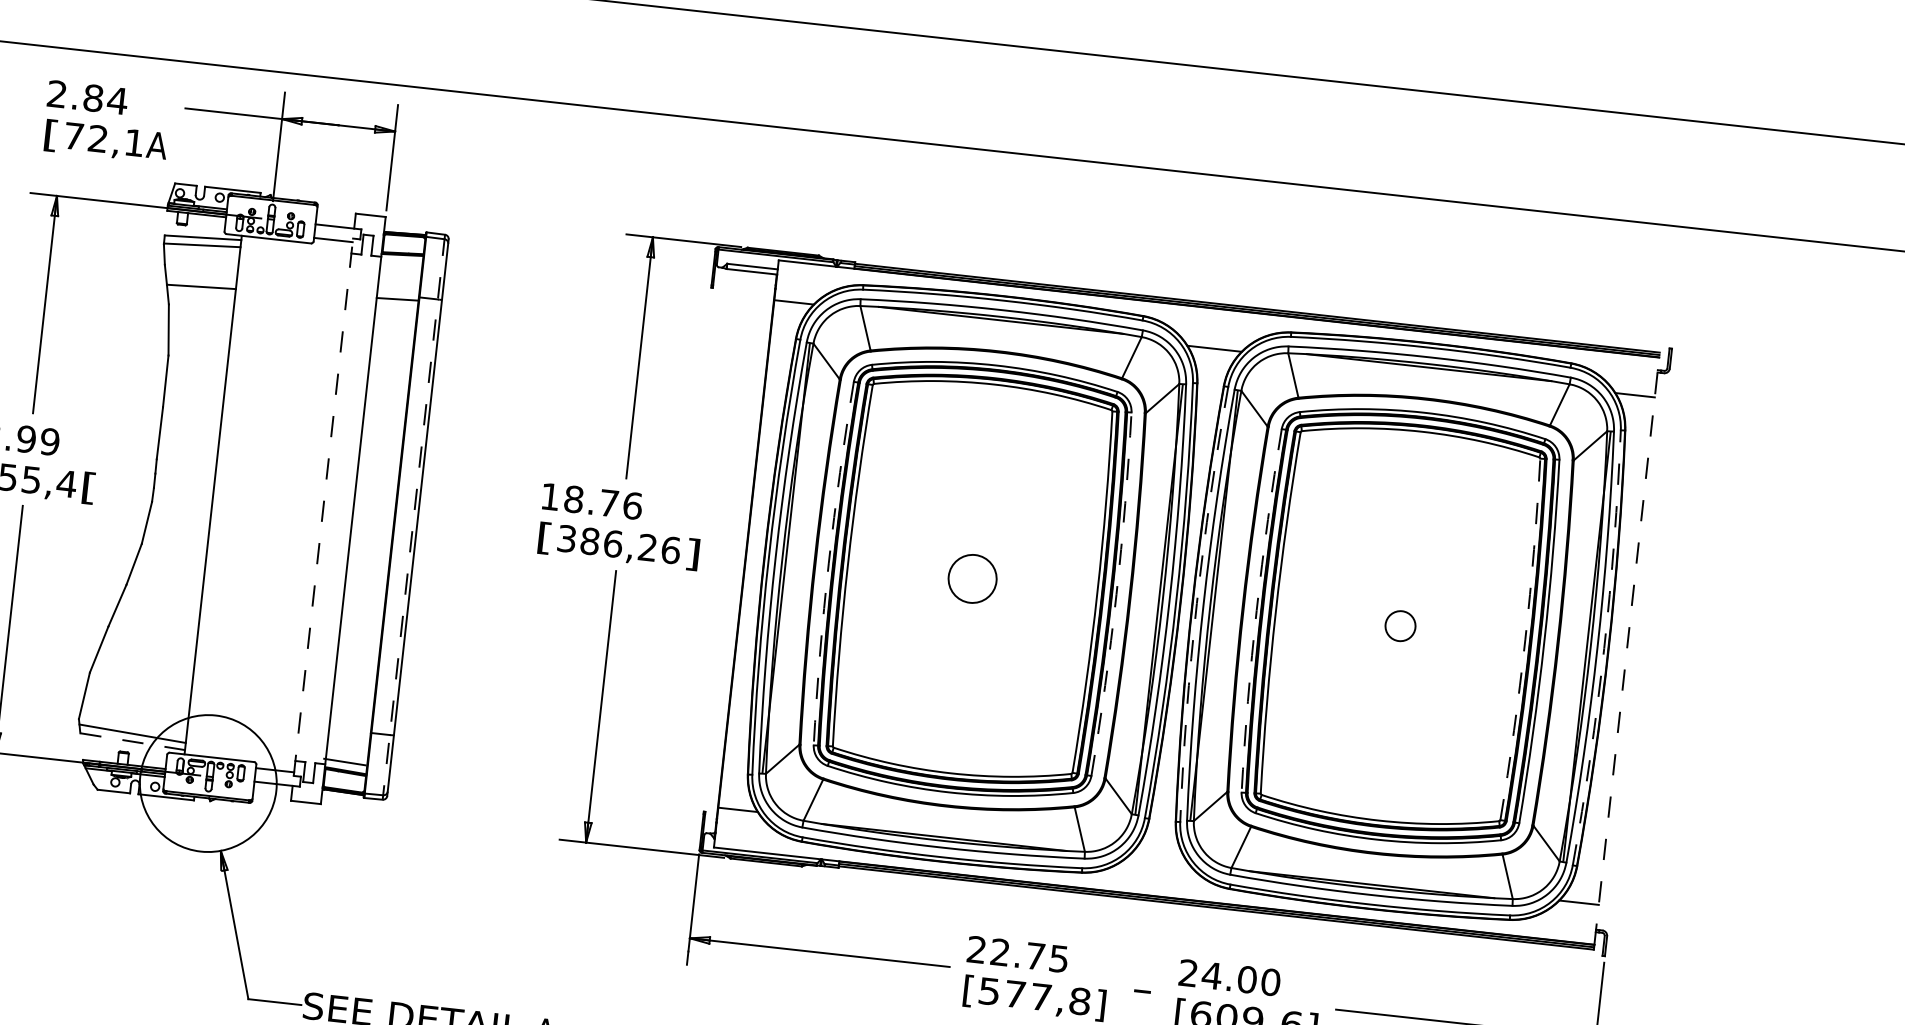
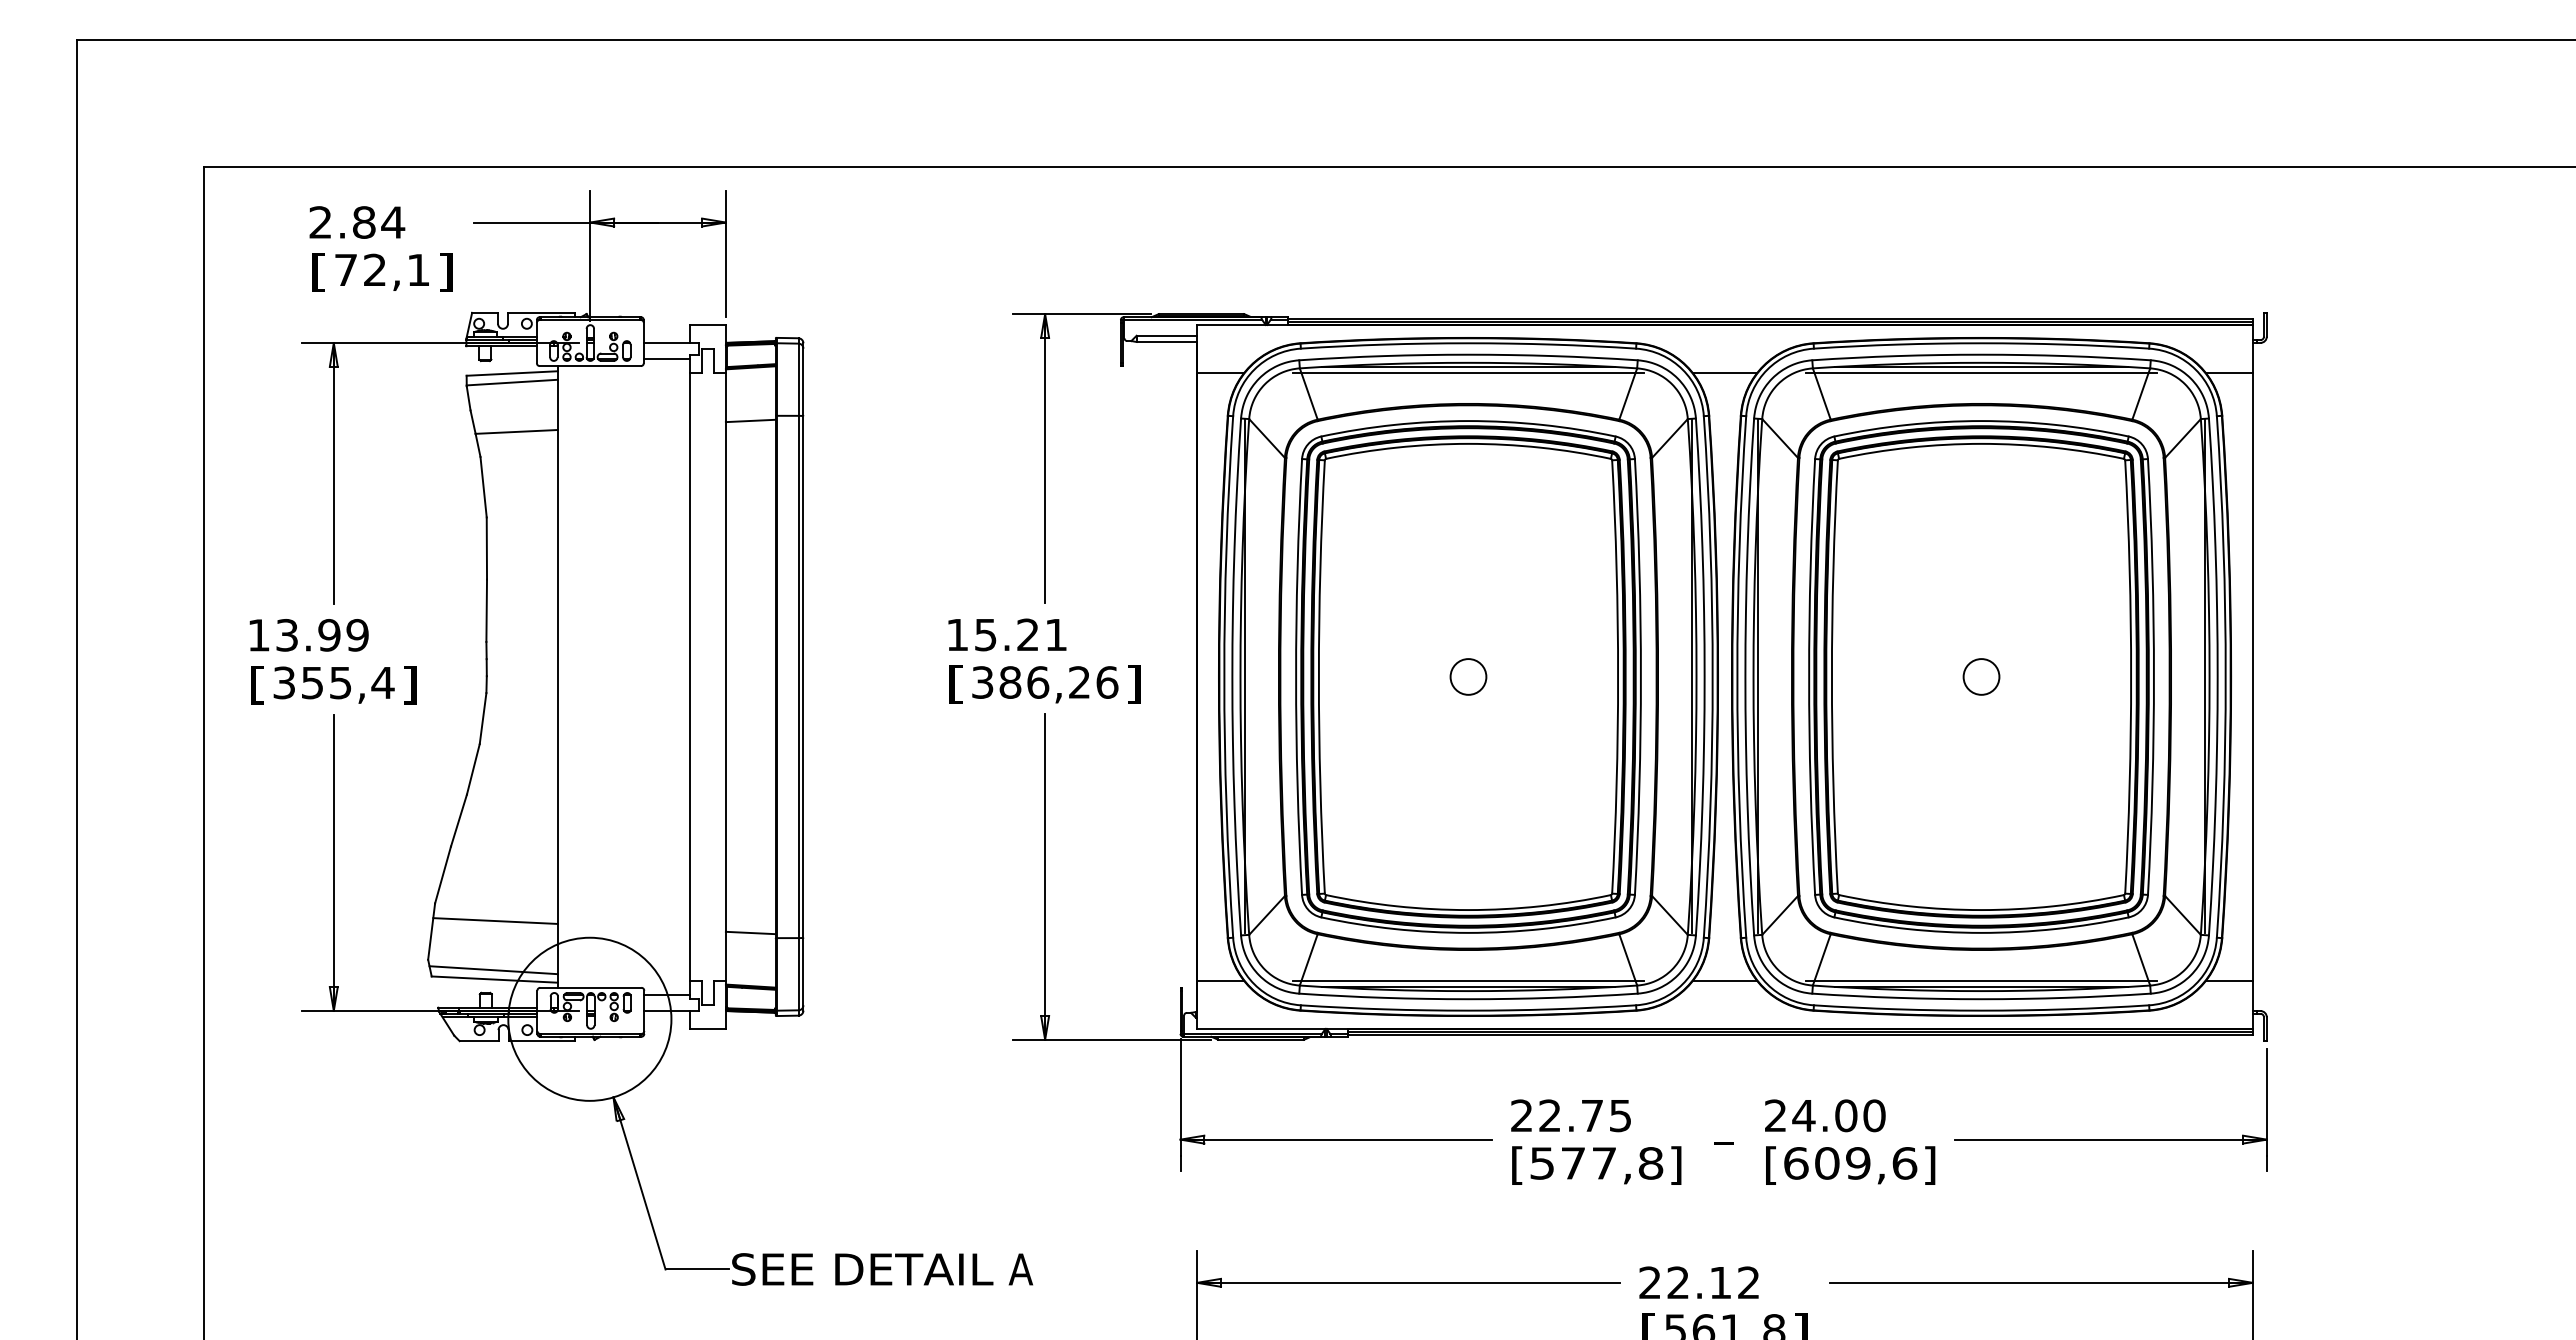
text: (156, 147) -> (445, 272), A -> ]
line: (1000, 324) -> (1468, 372), added
line: (1428, 372) -> (1981, 372), added
text: (88, 488) -> (409, 685), [ -> ]
text: (602, 502) -> (1020, 634), 18.76 -> 15.21
line: (323, 506) -> (690, 676), dashed -> solid
line: (413, 516) -> (798, 676), dashed -> solid
arc: (829, 562) -> (1296, 676), dashed -> solid
circle: (972, 578) -> (1468, 676), size x0.62
arc: (1116, 594) -> (1640, 676), dashed -> solid
arc: (1197, 603) -> (1737, 676), dashed -> solid
arc: (1257, 609) -> (1809, 676), dashed -> solid
arc: (1525, 639) -> (2131, 676), dashed -> solid
arc: (1604, 648) -> (2225, 676), dashed -> solid
line: (1626, 648) -> (2252, 673), dashed -> solid
line: (138, 692) -> (495, 920), added
line: (133, 741) -> (495, 979), dashed -> solid
line: (344, 761) -> (750, 932), moved
line: (944, 832) -> (1468, 981), added
line: (1158, 856) -> (1724, 981), added
line: (1372, 880) -> (1981, 981), added

